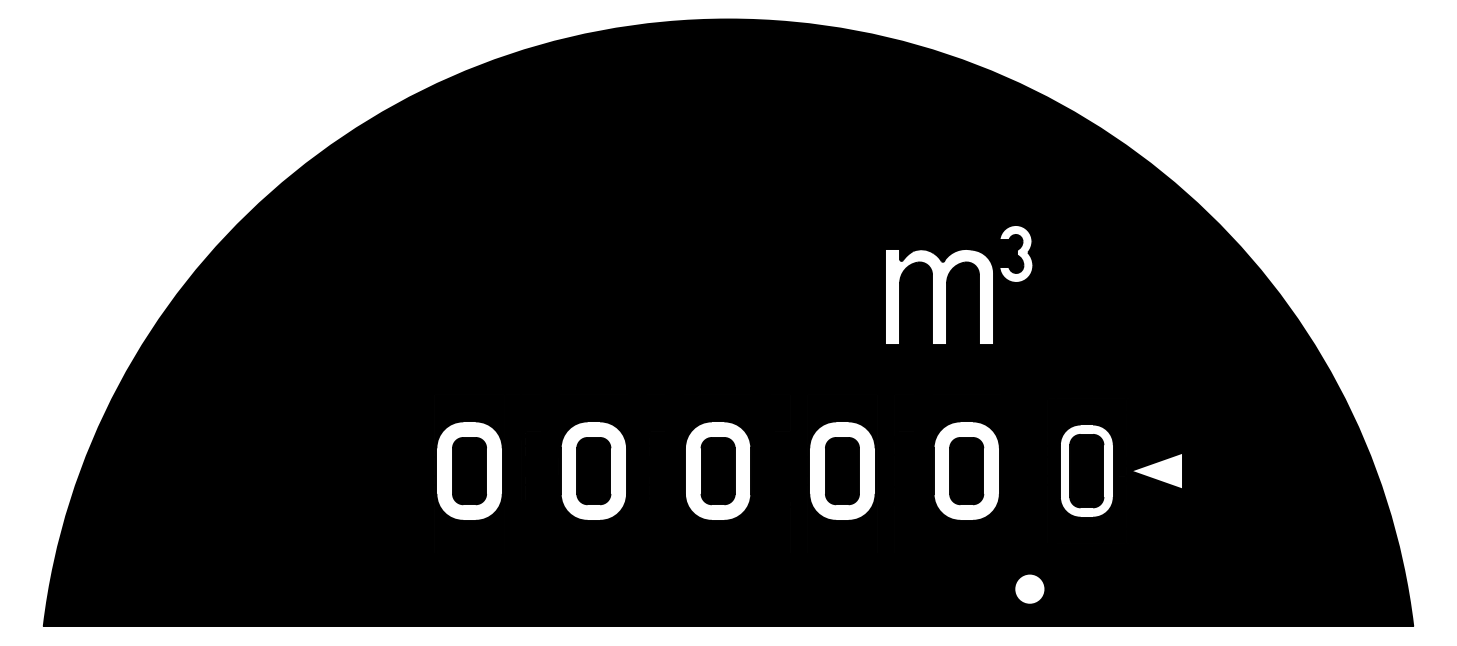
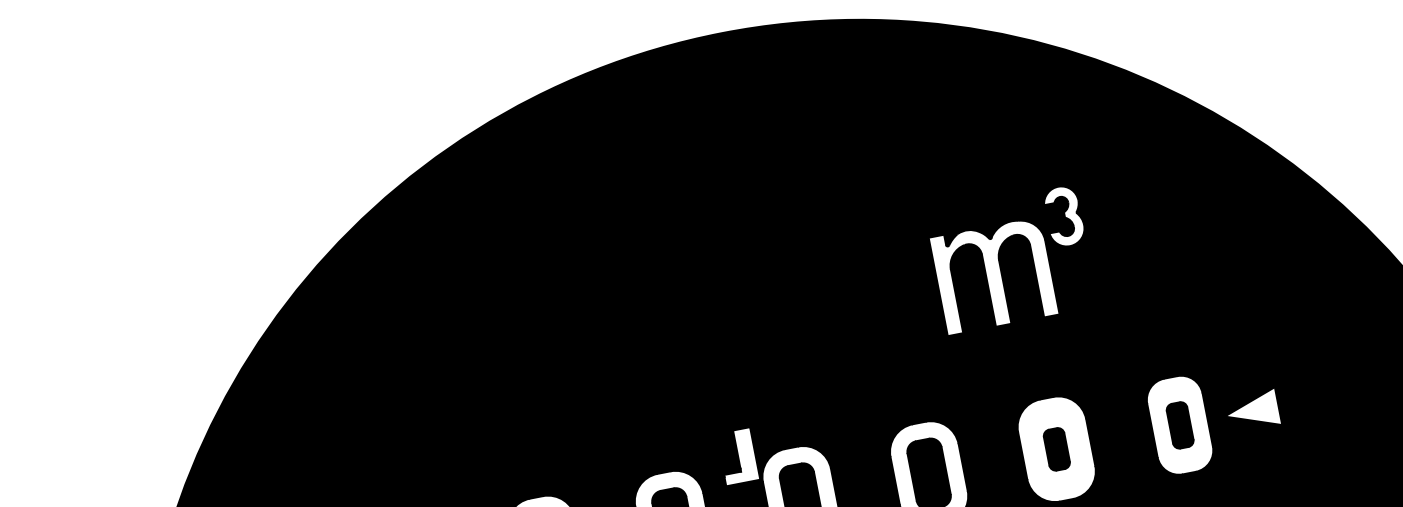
fill: (665, 419) -> (737, 456), removed
part: (966, 471) -> (1056, 449), size x0.6
part: (1086, 471) -> (1179, 425), size x0.6

